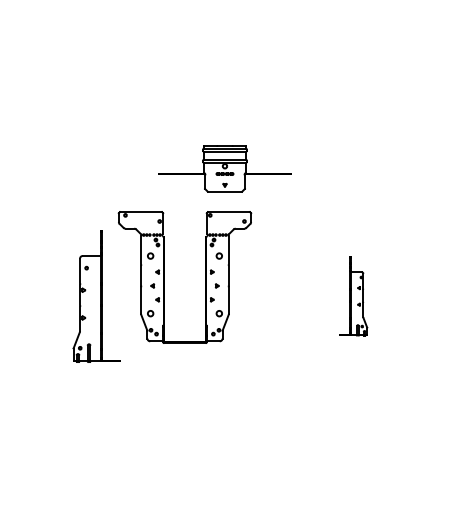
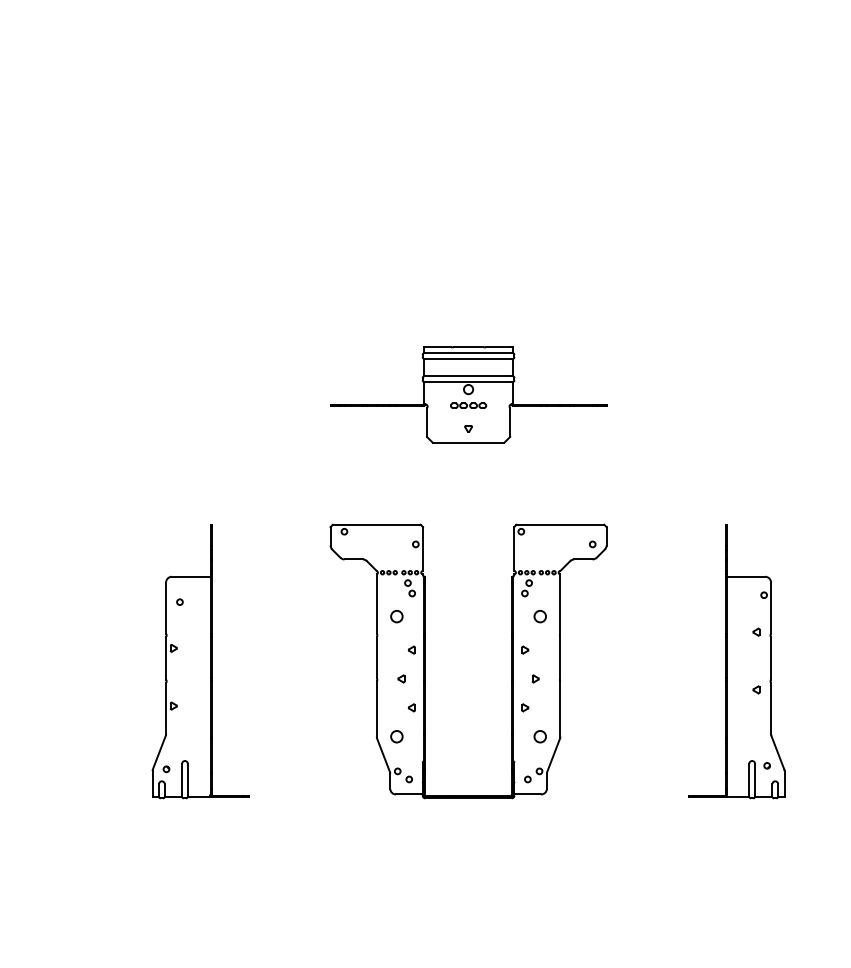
part: (164, 277) -> (425, 661), moved
part: (353, 296) -> (736, 661), size x1.67

